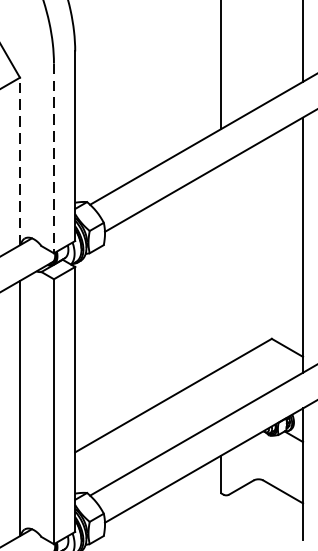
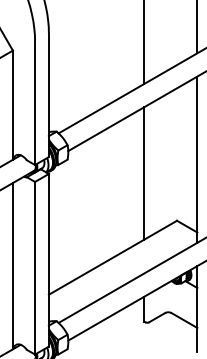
line: (54, 158) -> (35, 103), dashed -> solid
line: (19, 161) -> (12, 105), dashed -> solid
line: (221, 266) -> (144, 173), added

